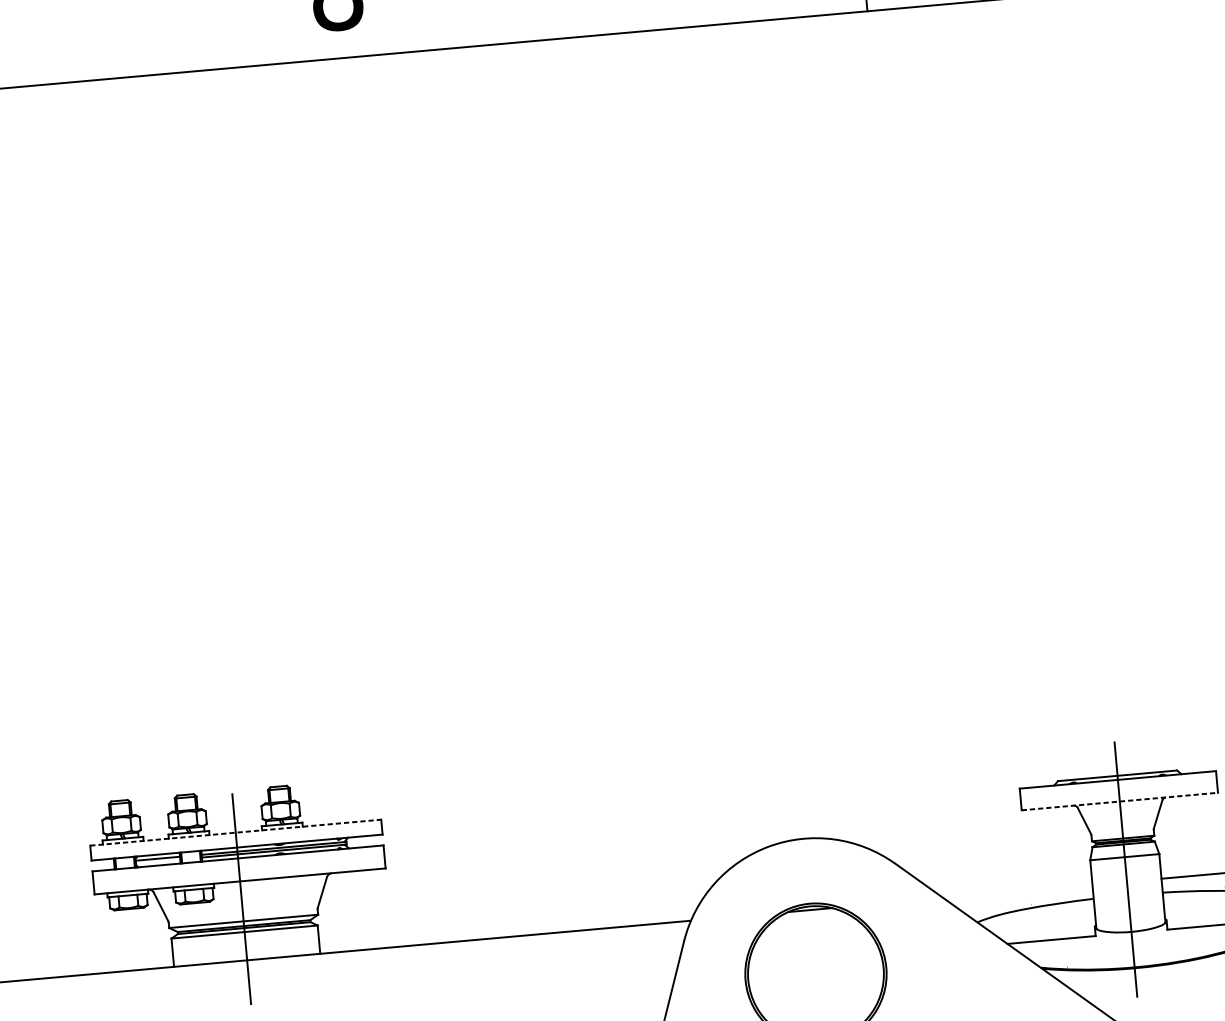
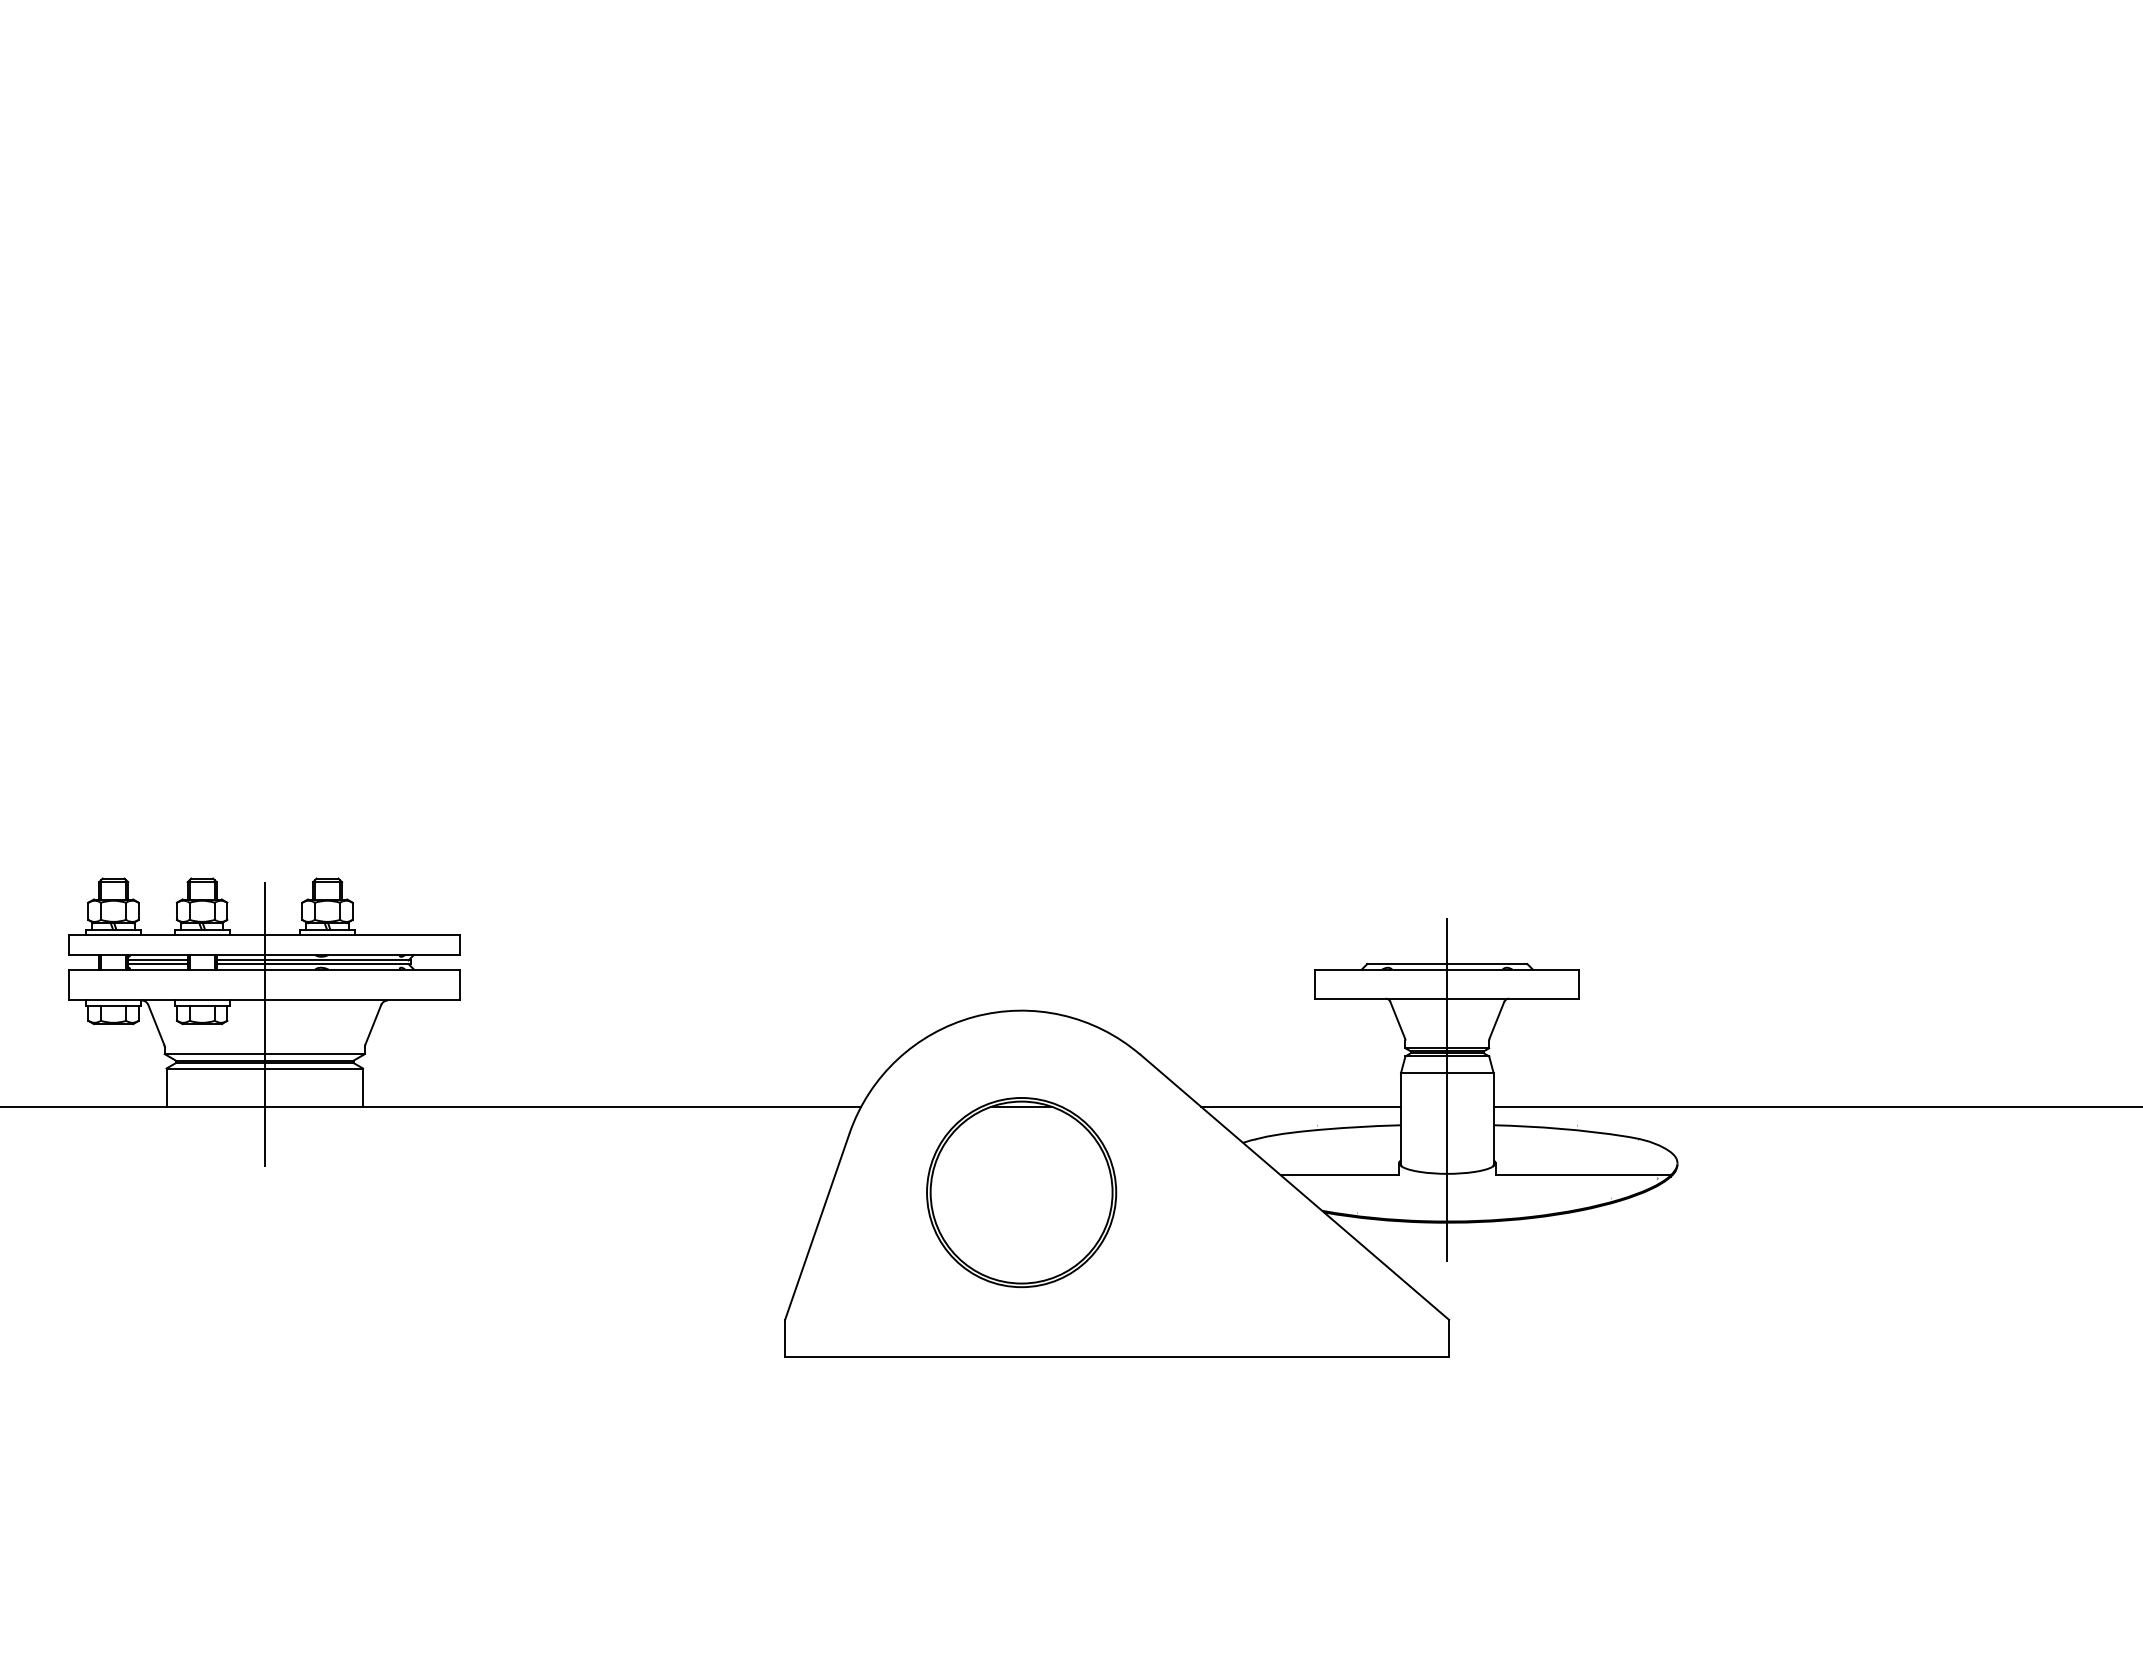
line: (1119, 801) -> (1447, 998), dashed -> solid
line: (235, 832) -> (264, 934), dashed -> solid
line: (157, 861) -> (157, 964), added
line: (1017, 891) -> (1300, 1106), added

